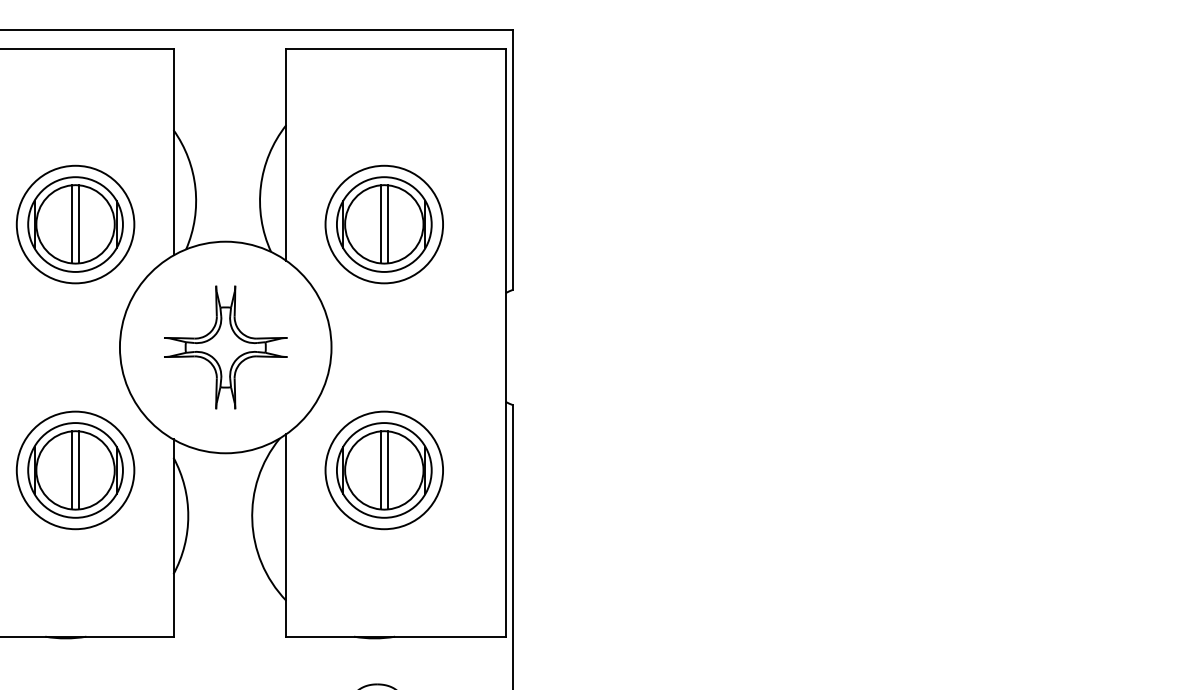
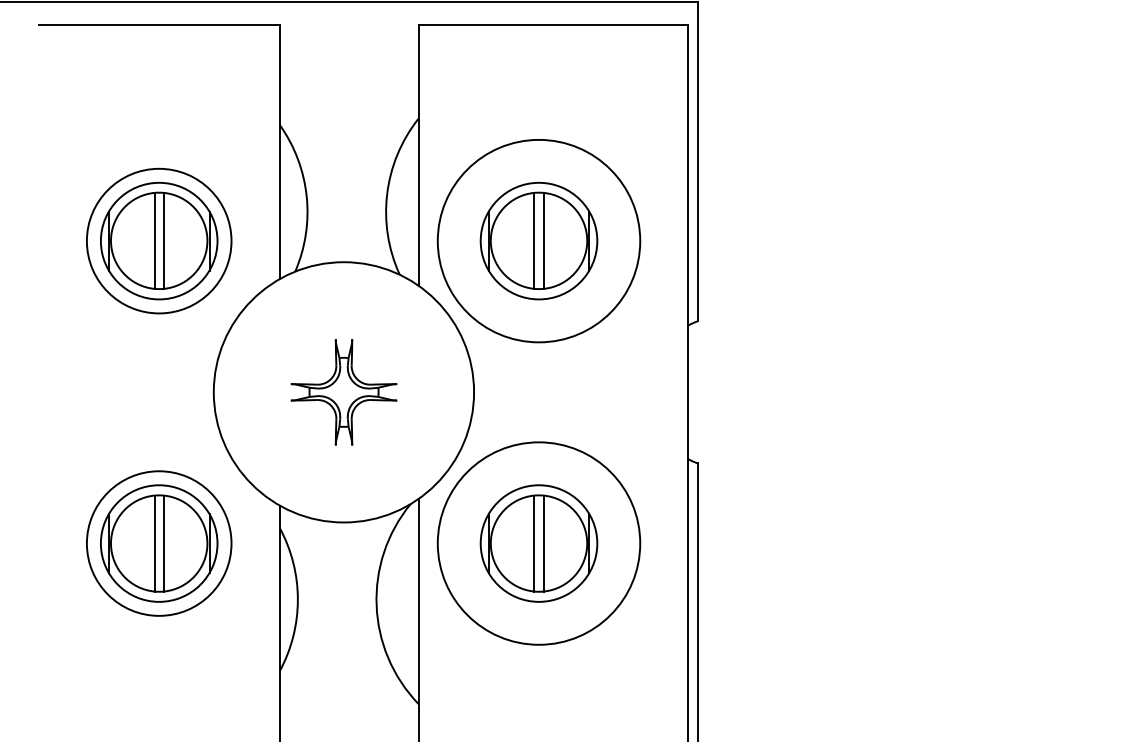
circle: (384, 224) -> (539, 241), size x1.4
part: (225, 347) -> (343, 392), size x0.7
circle: (384, 470) -> (539, 543), size x1.4

